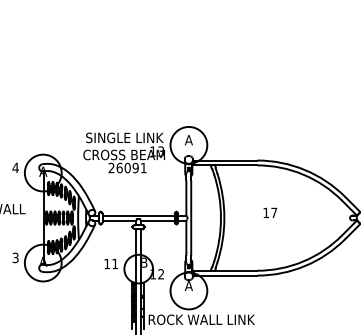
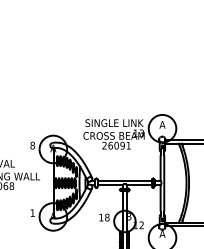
text: (15, 167) -> (32, 145), 4 -> 8
text: (15, 257) -> (32, 212), 3 -> 1
text: (115, 263) -> (107, 217), 11 -> 18

